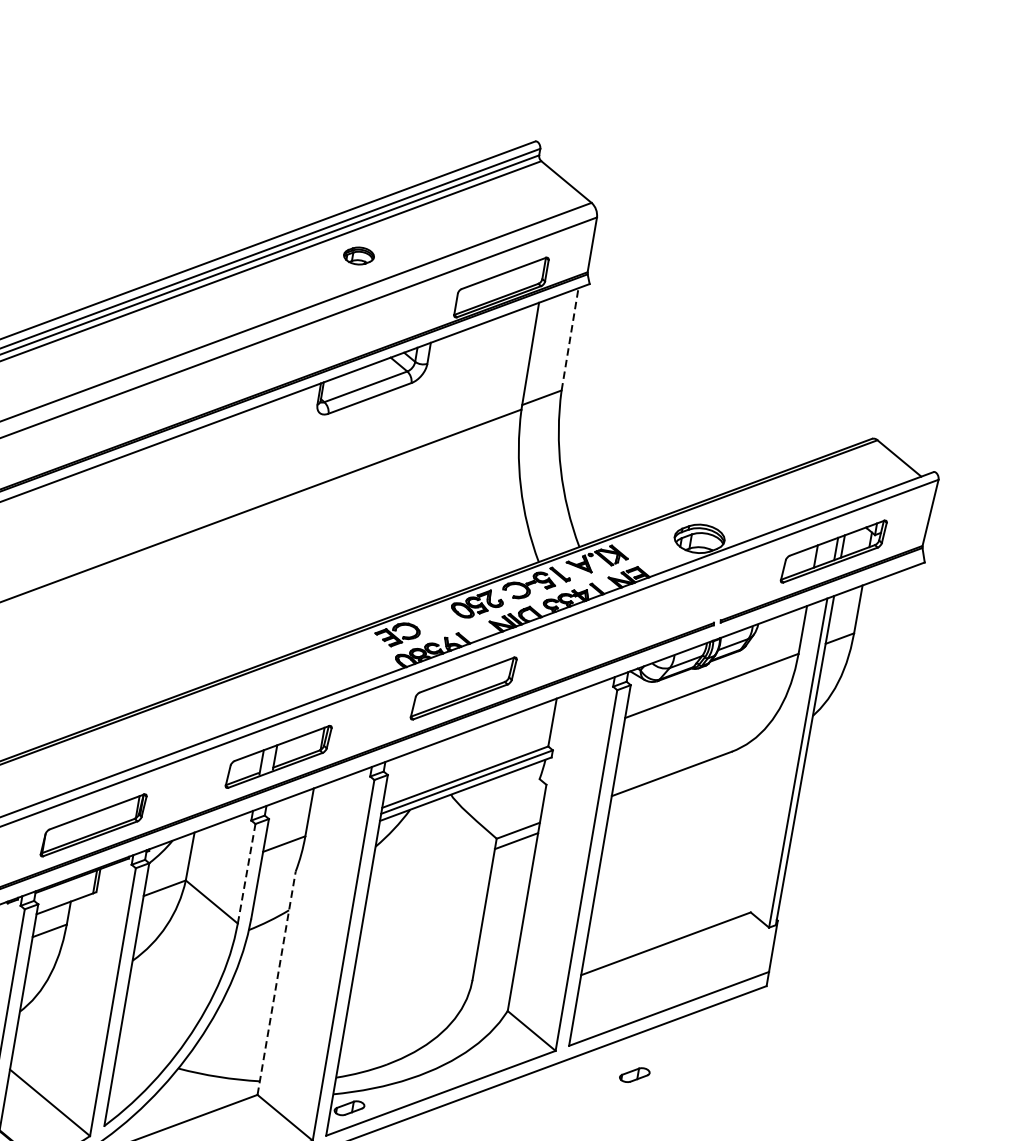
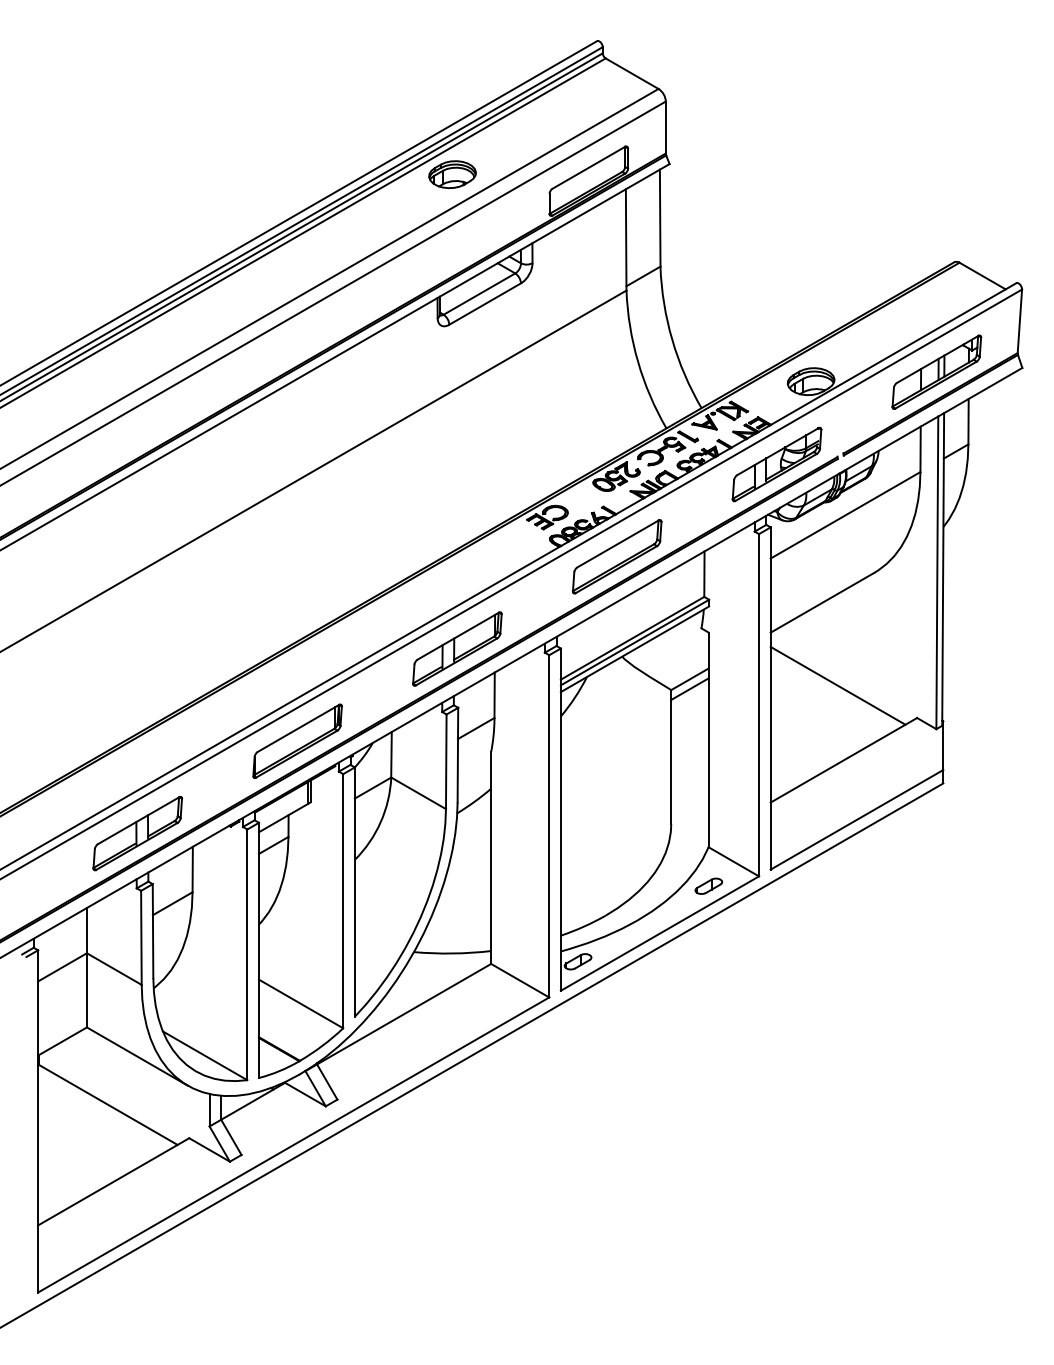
part: (359, 255) -> (452, 174), size x1.67
line: (570, 338) -> (660, 217), dashed -> solid
part: (648, 619) -> (776, 464), added
line: (672, 863) -> (837, 685), added
line: (246, 873) -> (446, 761), dashed -> solid
line: (276, 983) -> (491, 858), dashed -> solid
part: (634, 1074) -> (708, 885), moved

